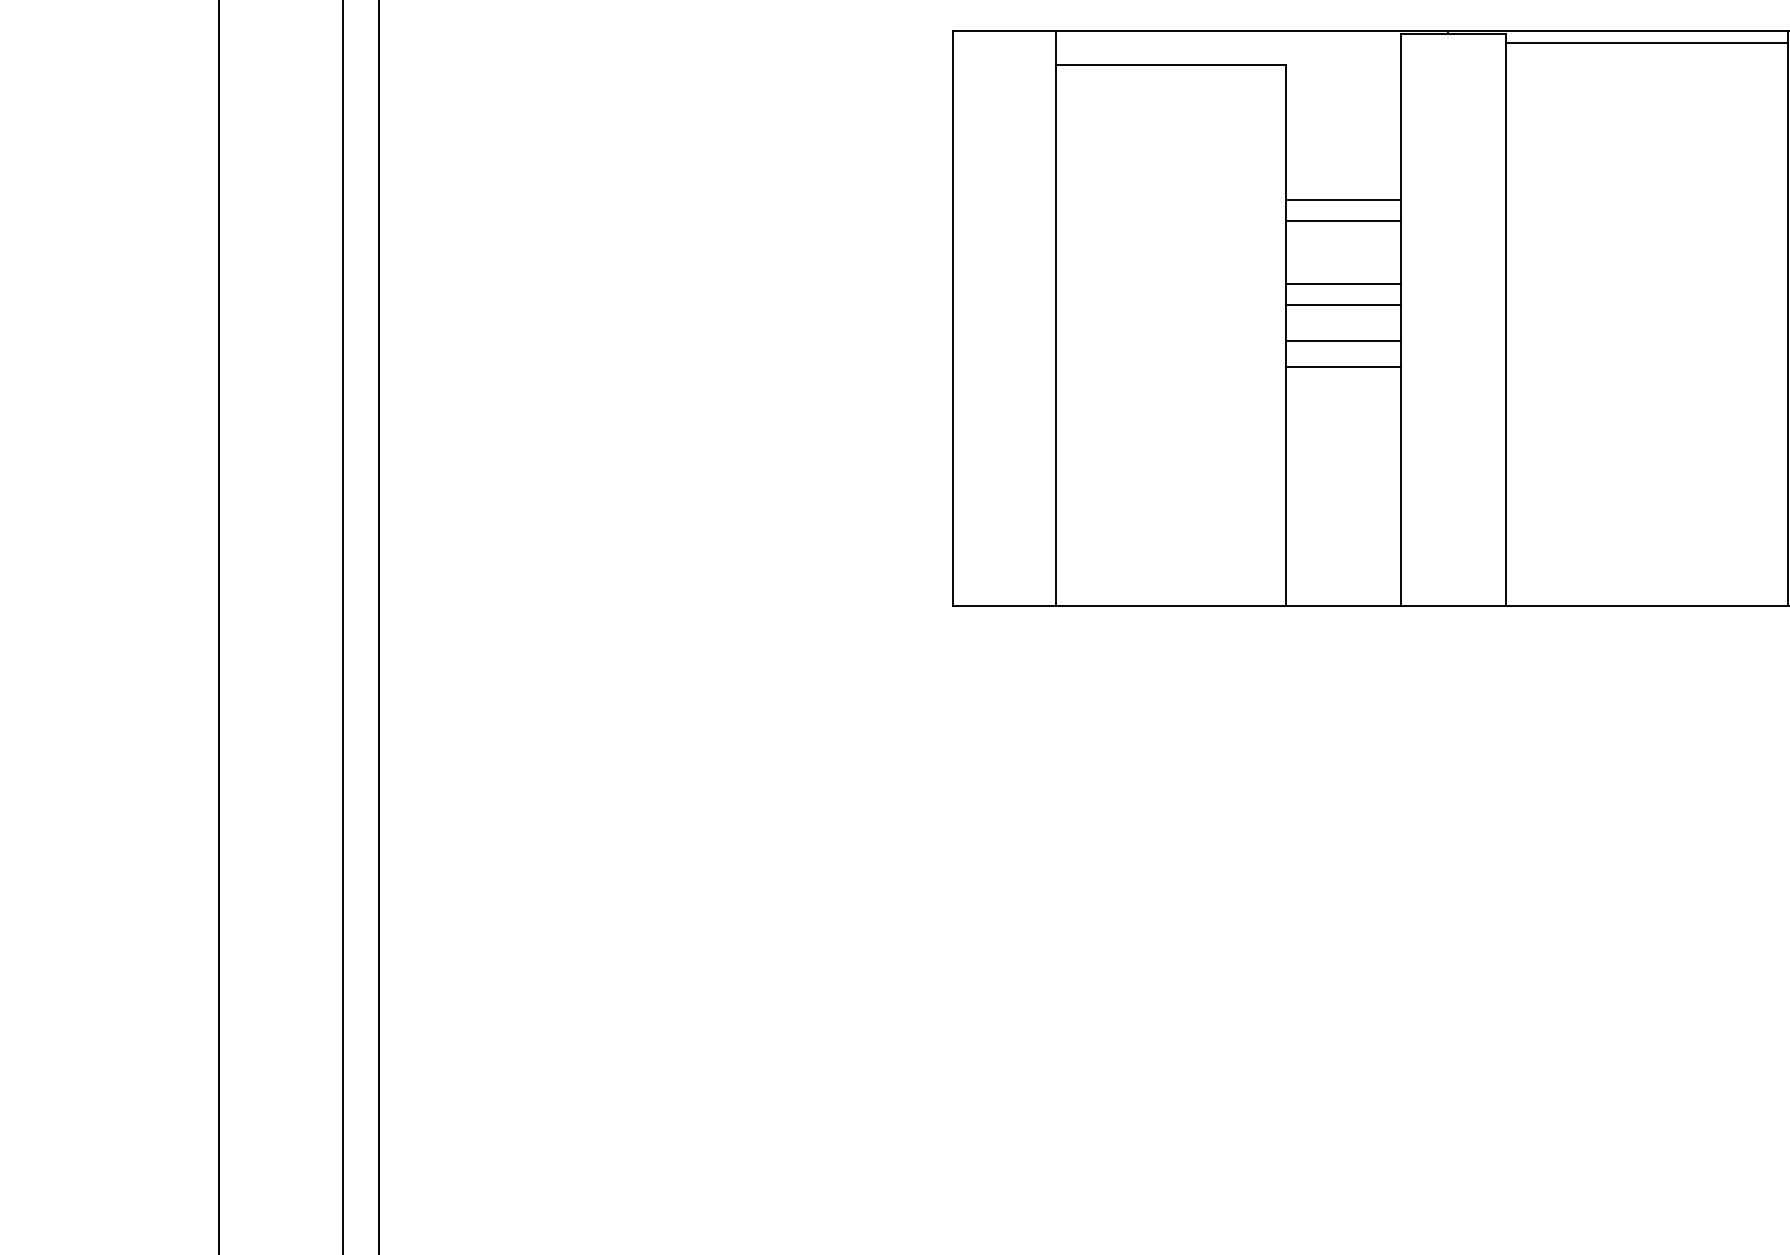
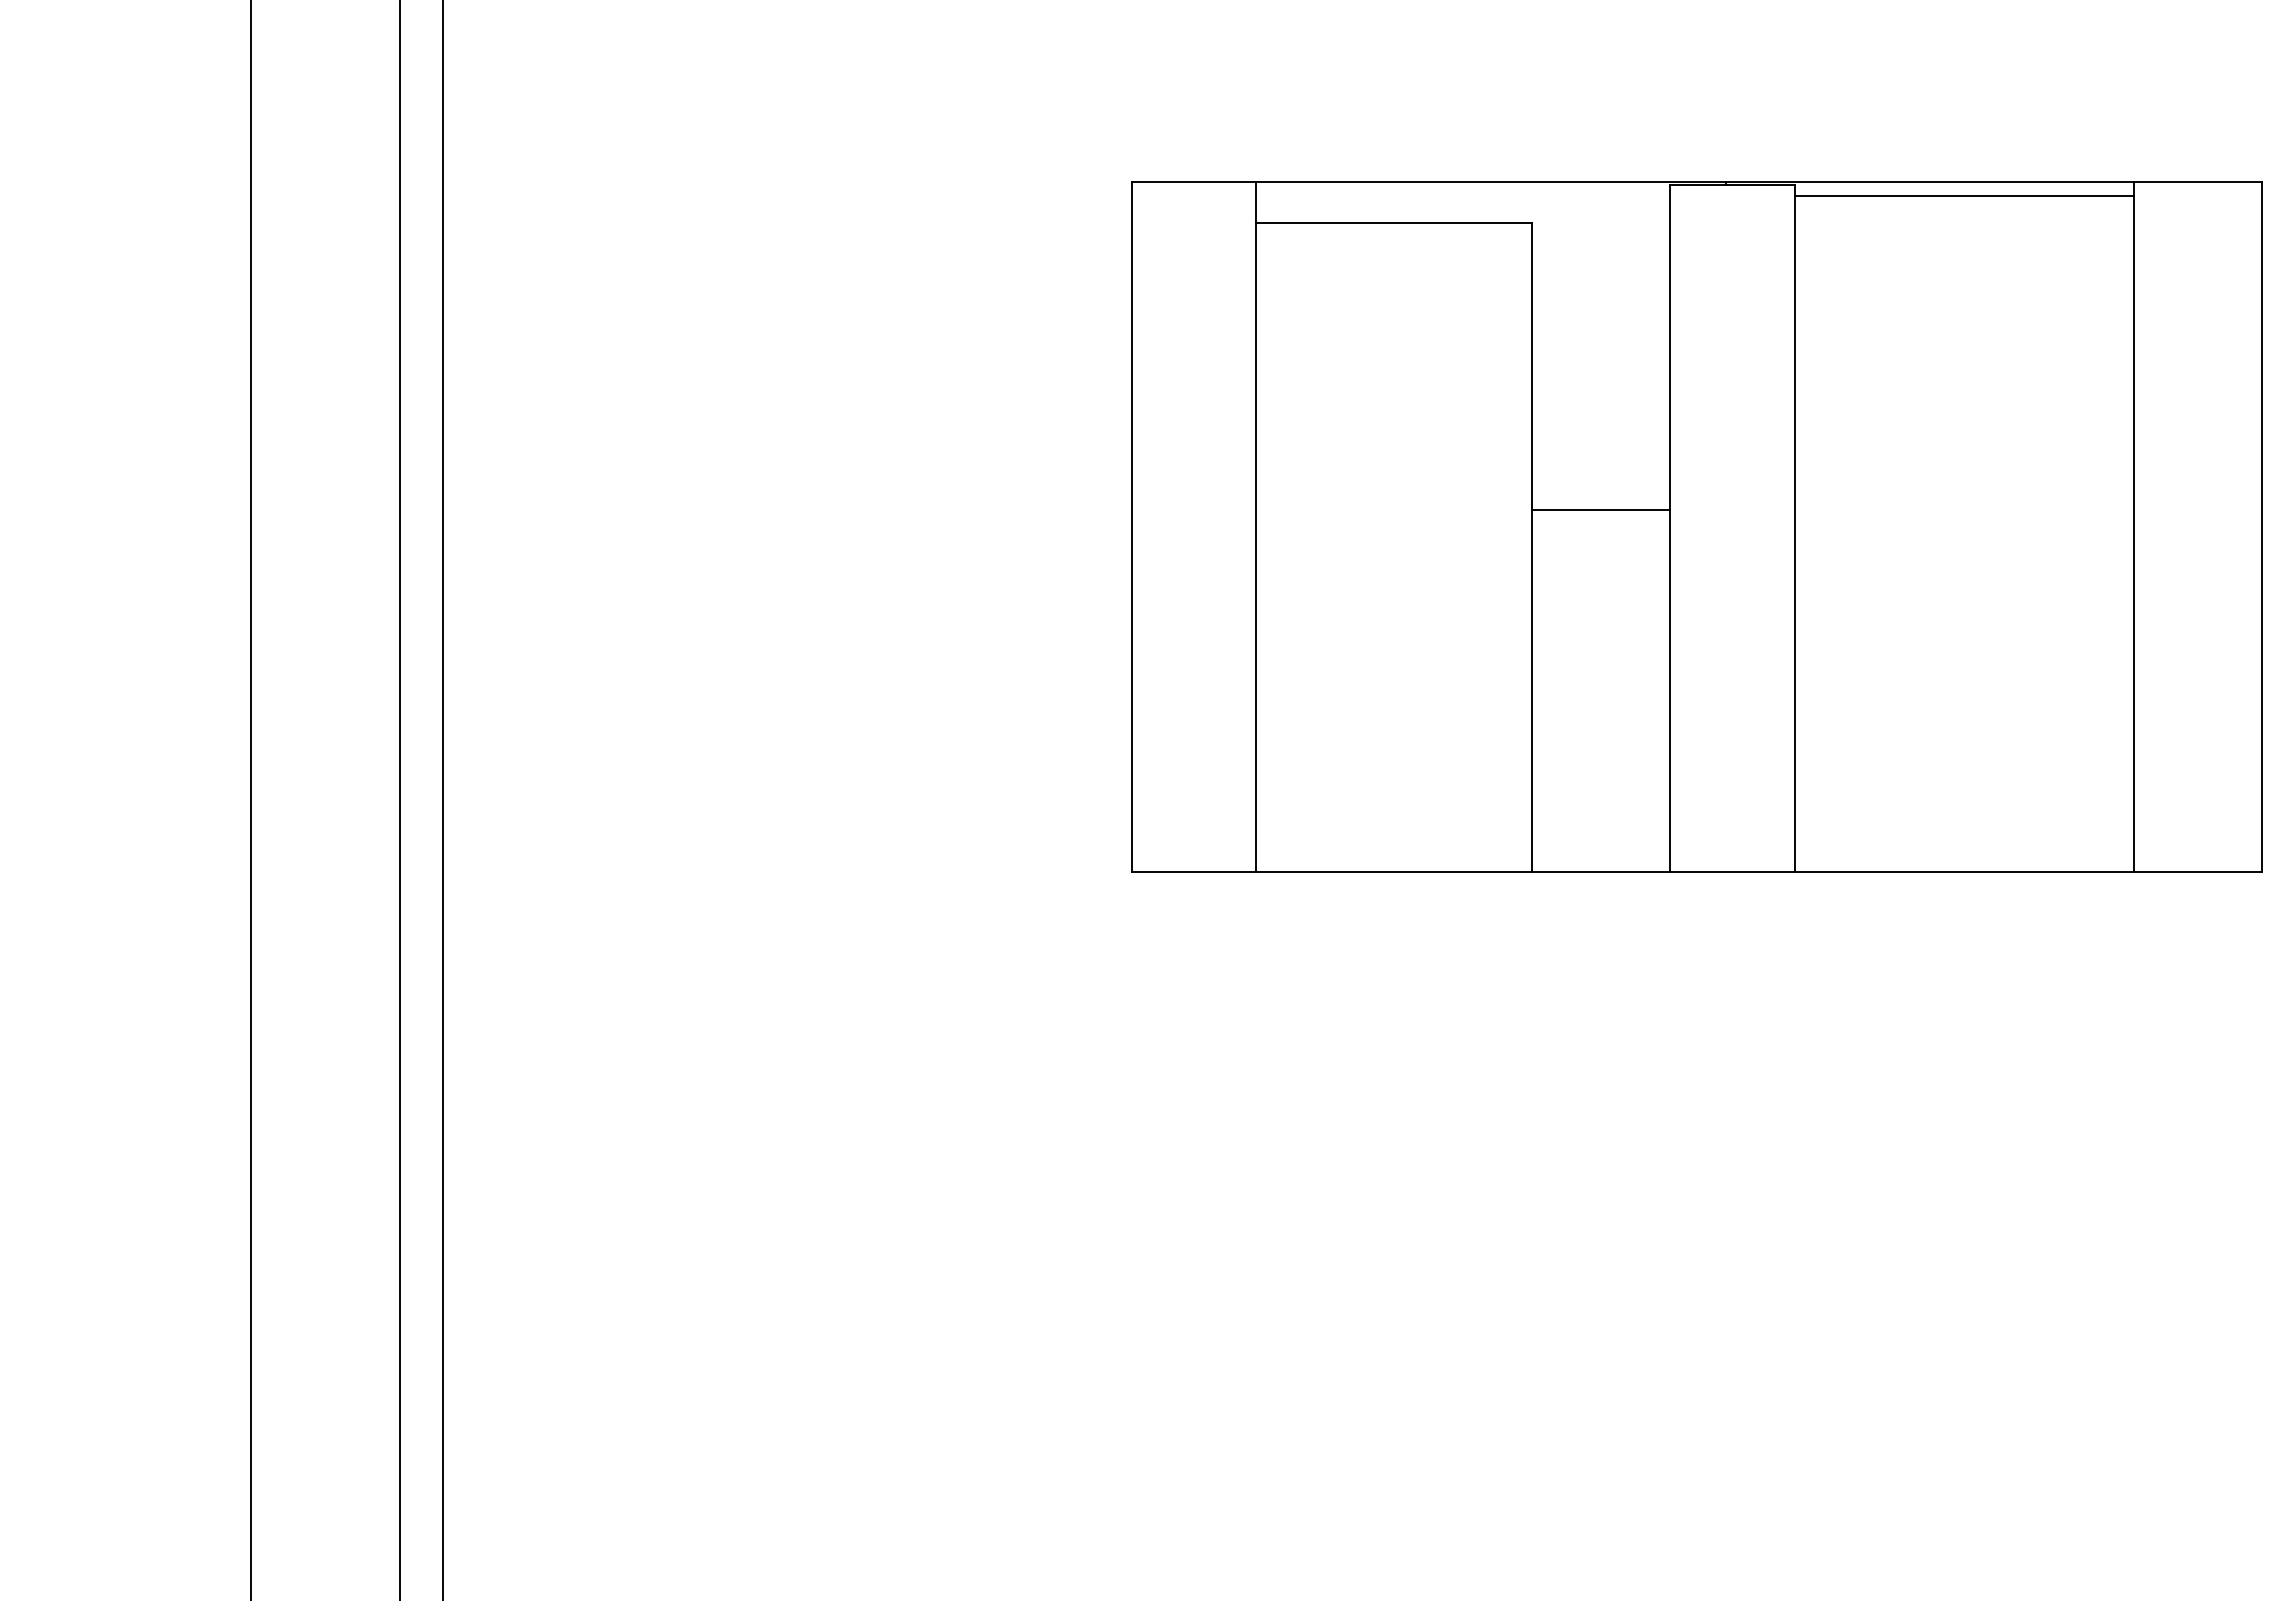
line: (1343, 199) -> (1600, 384), removed
line: (1343, 220) -> (1600, 409), removed
line: (1343, 283) -> (1600, 485), removed
line: (1343, 341) -> (1600, 554), removed
line: (1343, 367) -> (1600, 585), removed

